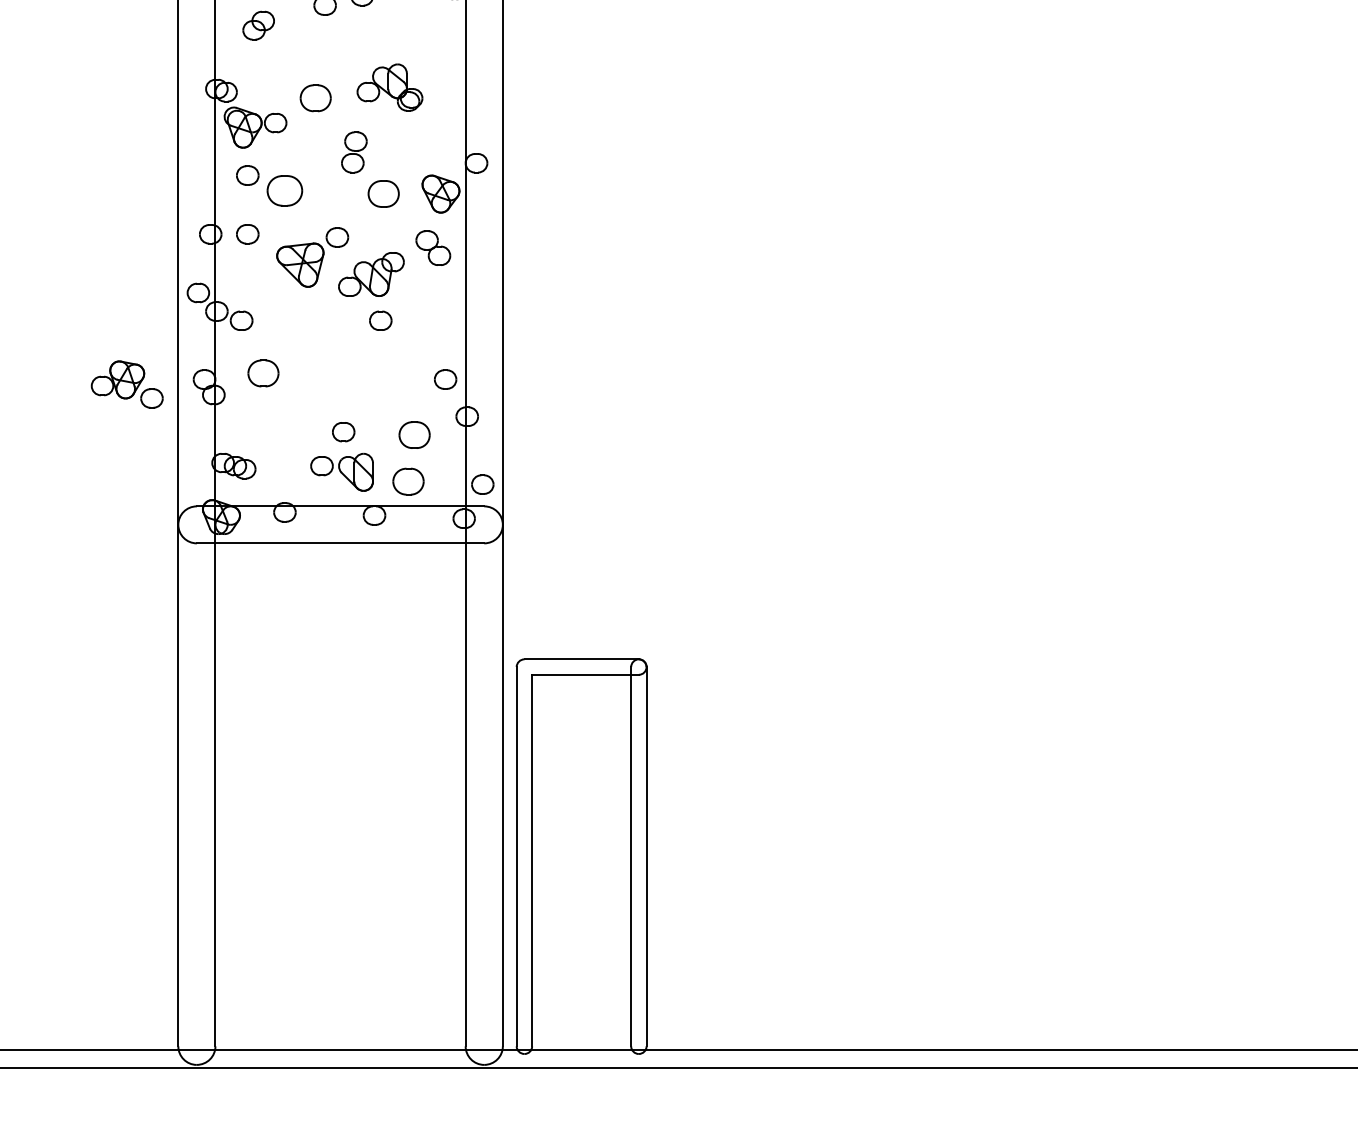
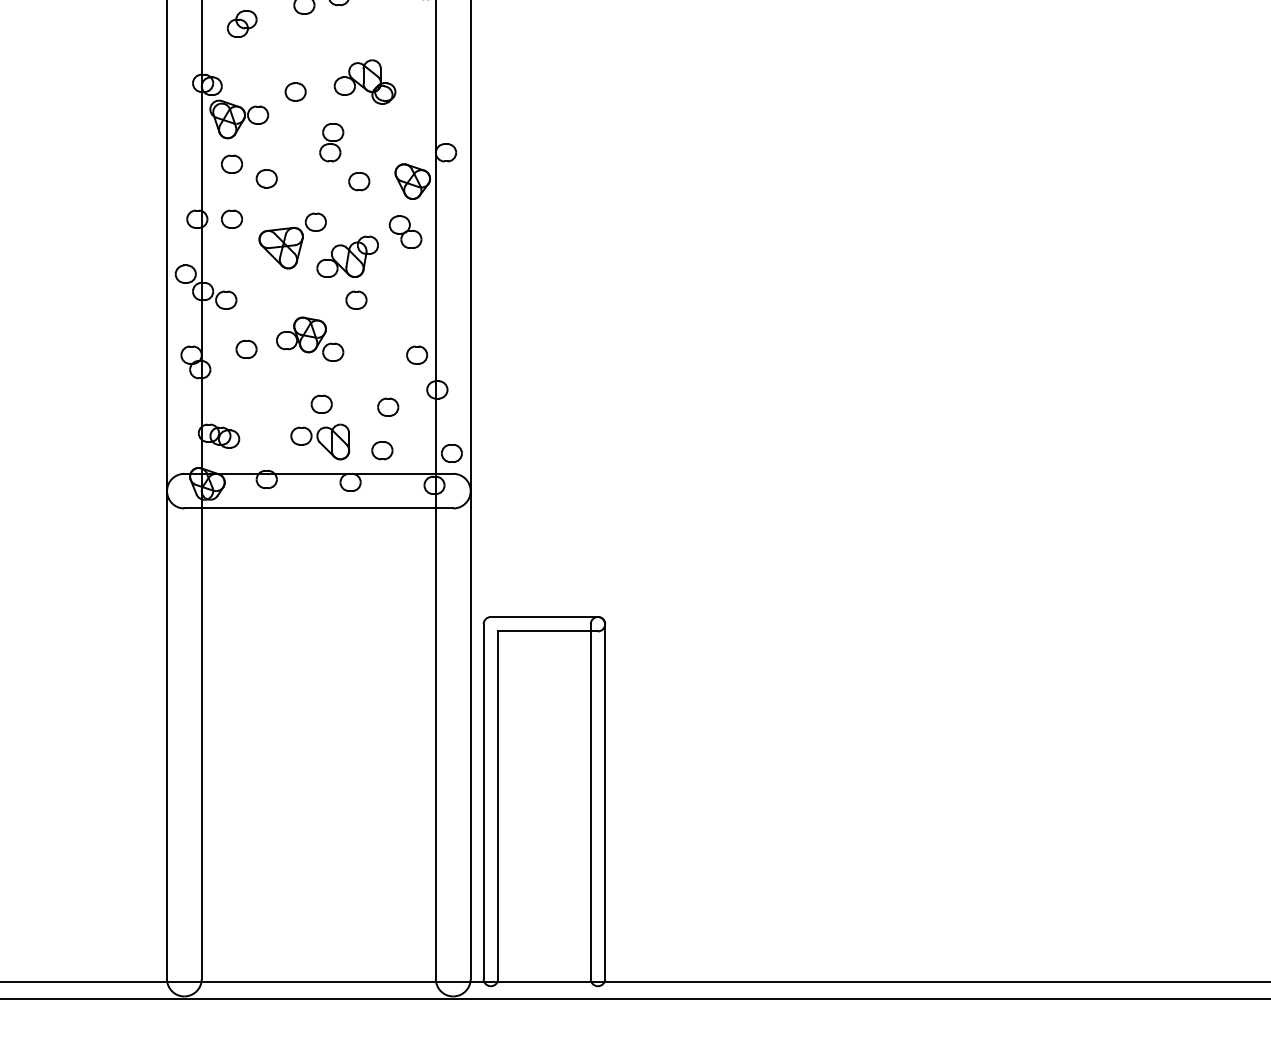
part: (315, 98) -> (295, 92), size x0.71
part: (284, 191) -> (266, 179), size x0.62
part: (383, 194) -> (359, 182), size x0.71
part: (262, 373) -> (245, 349), size x0.71
part: (126, 384) -> (309, 339), moved
part: (414, 435) -> (388, 407), size x0.71
part: (408, 481) -> (382, 450), size x0.71

